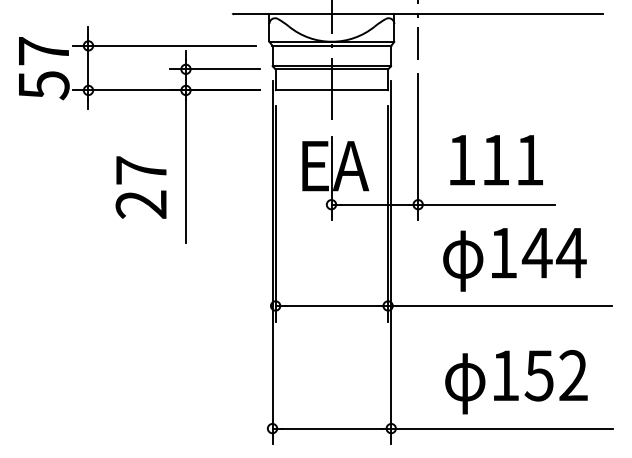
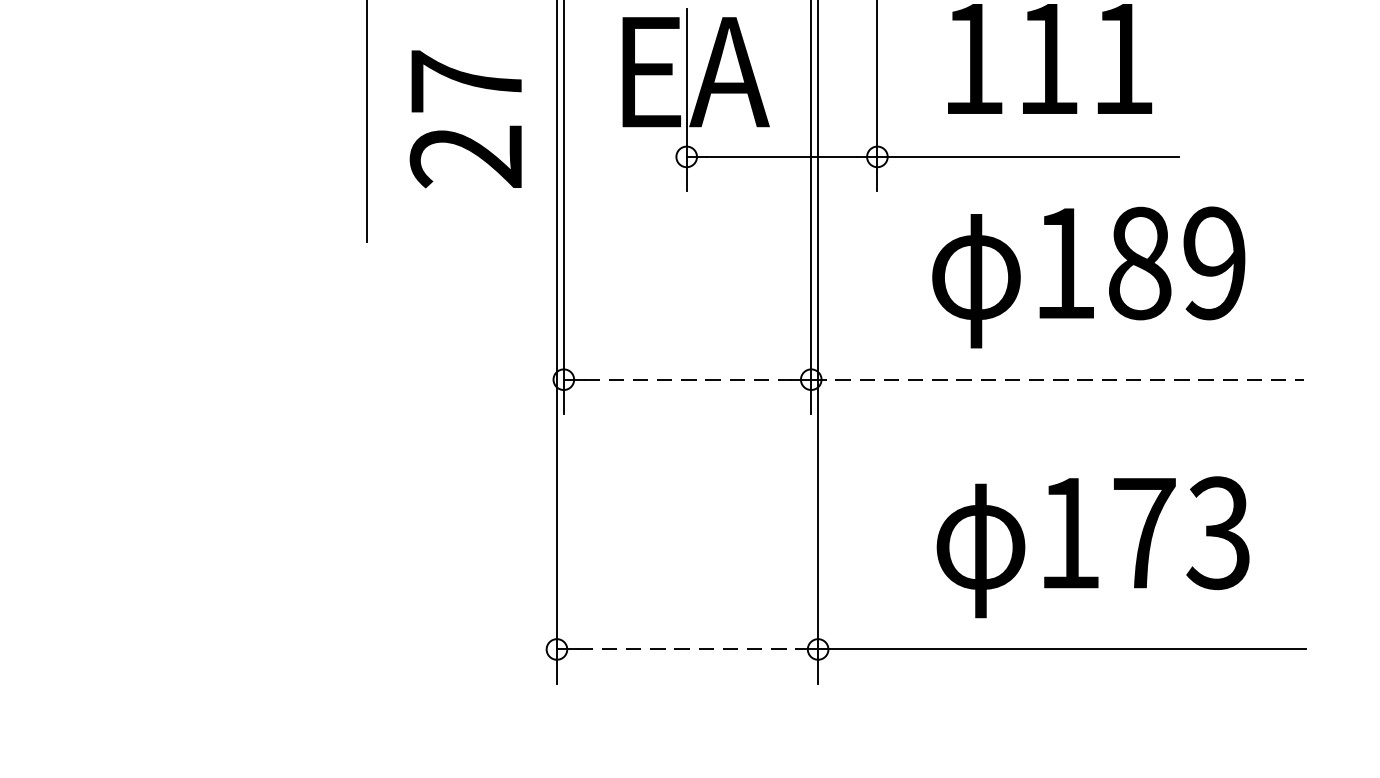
text: (140, 187) -> (464, 119), moved
text: (553, 252) -> (1175, 262), 144 -> 189
line: (331, 305) -> (686, 378), solid -> dashed
line: (500, 305) -> (1058, 378), solid -> dashed
text: (555, 375) -> (1179, 532), 152 -> 173
line: (331, 428) -> (686, 649), solid -> dashed

